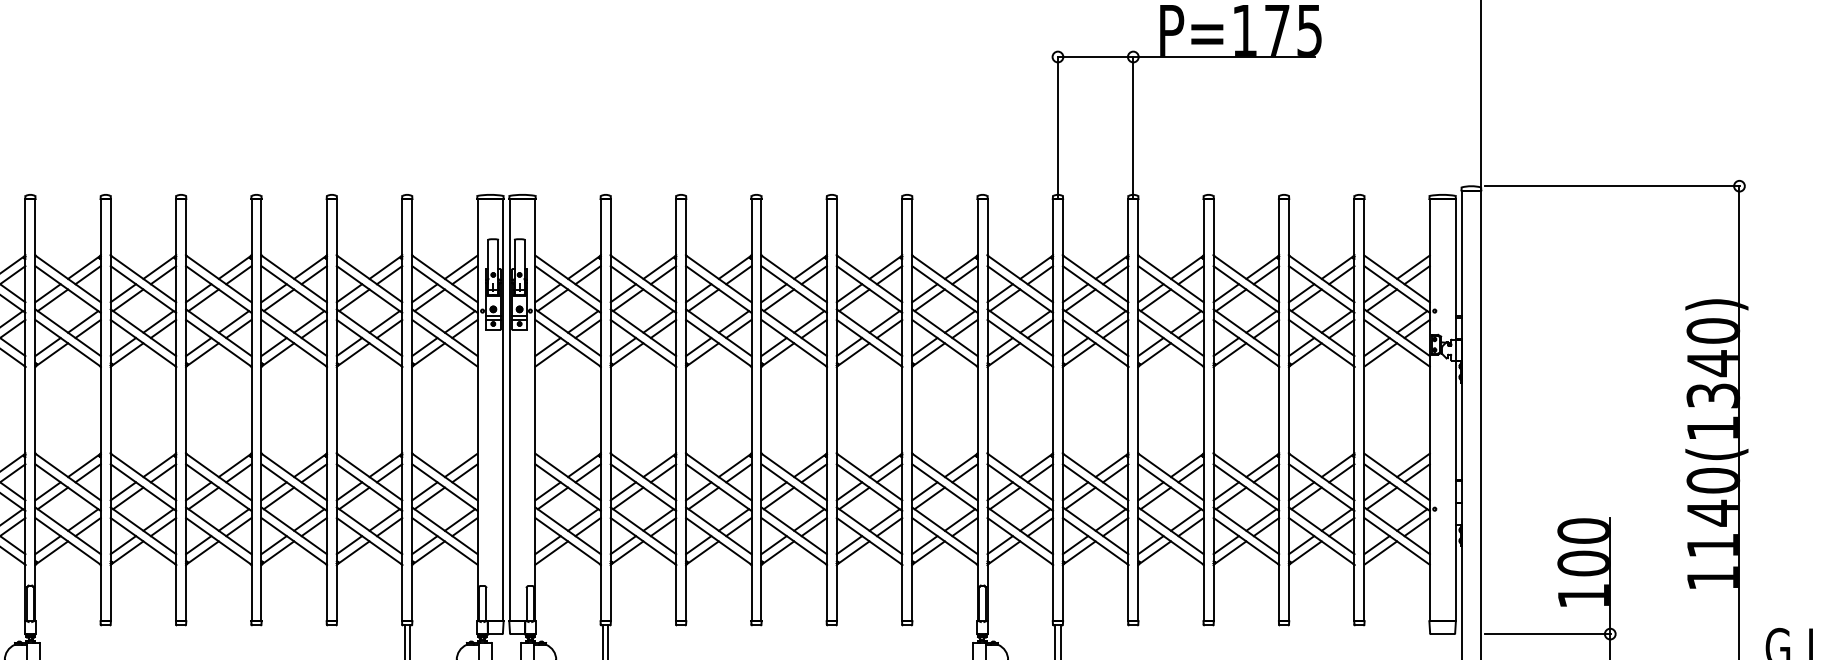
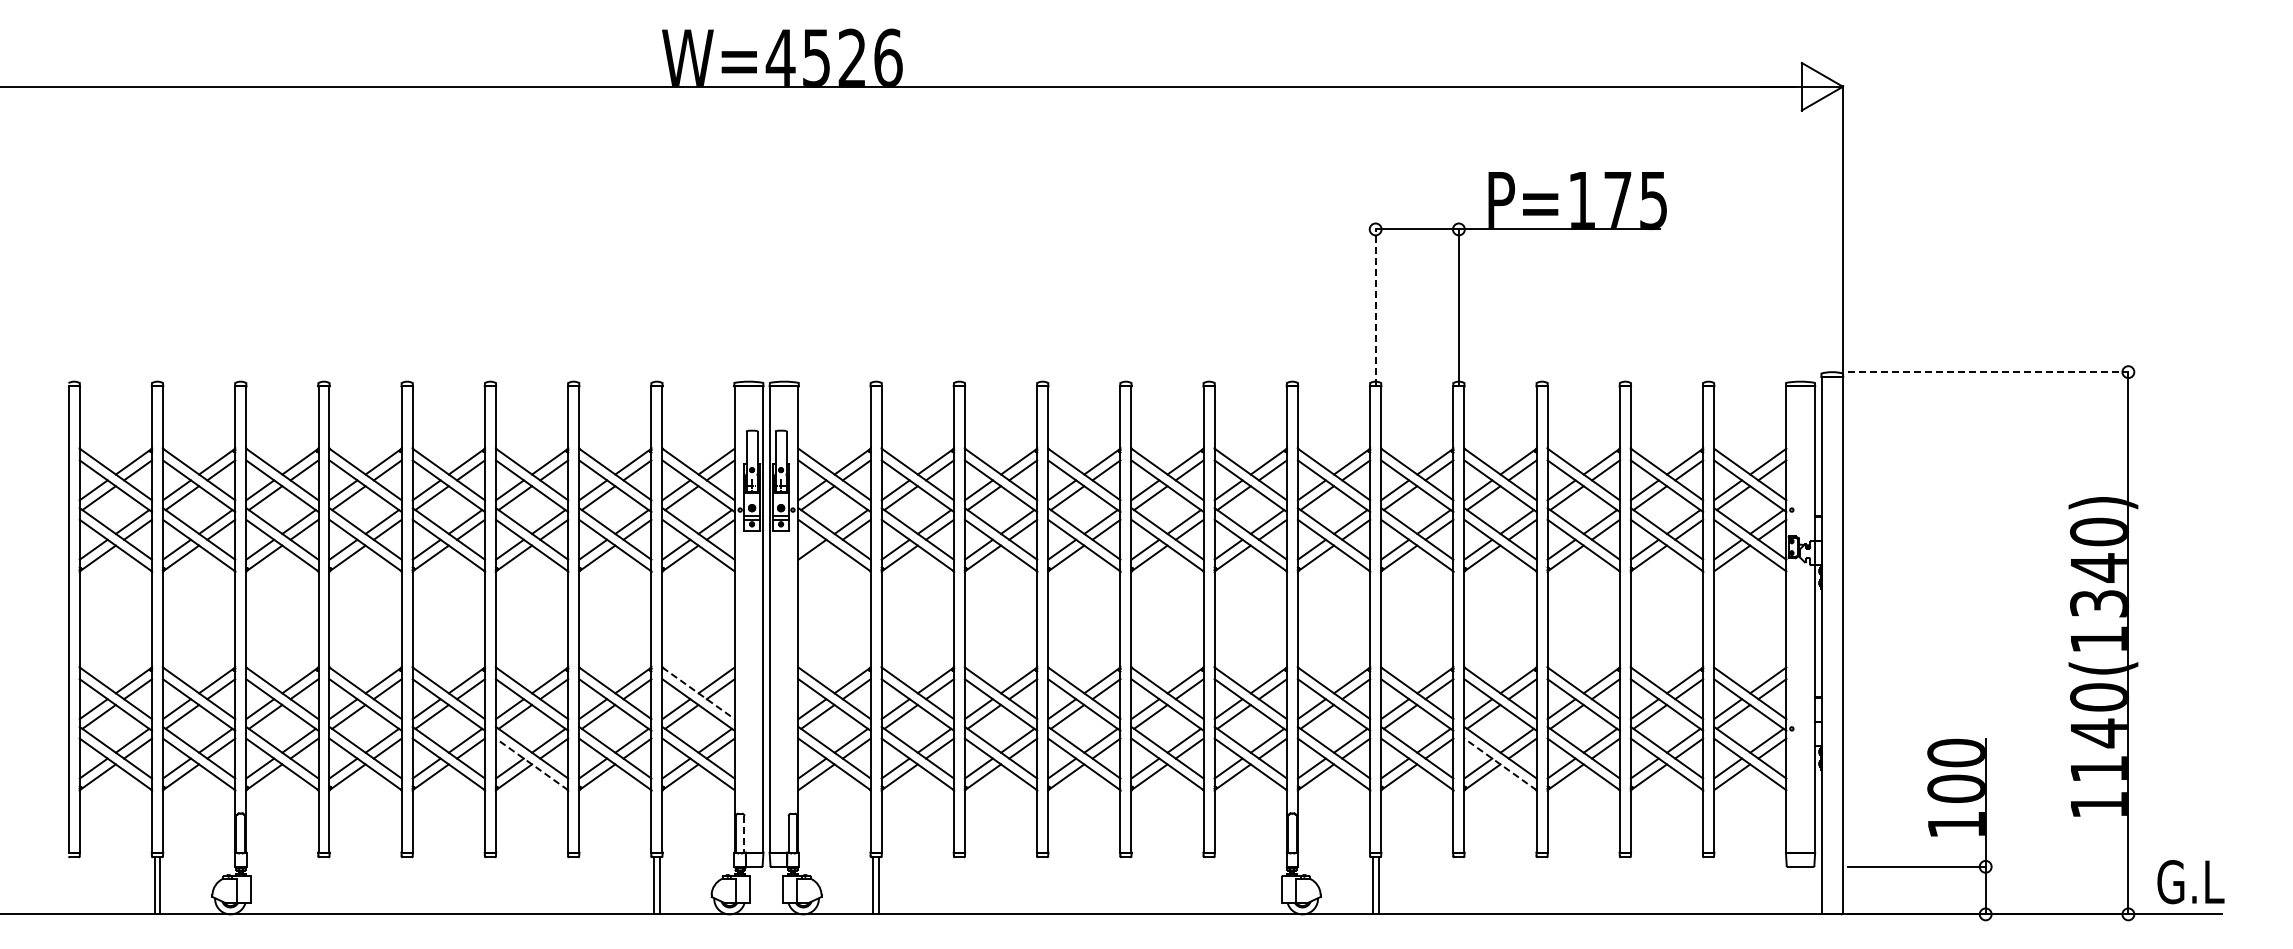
line: (1057, 126) -> (1375, 306), solid -> dashed
line: (1612, 186) -> (1988, 372), solid -> dashed
line: (551, 354) -> (816, 558), removed
line: (444, 477) -> (698, 693), solid -> dashed
line: (293, 541) -> (531, 764), solid -> dashed
line: (1170, 541) -> (1500, 764), solid -> dashed
line: (486, 604) -> (744, 834), solid -> dashed

